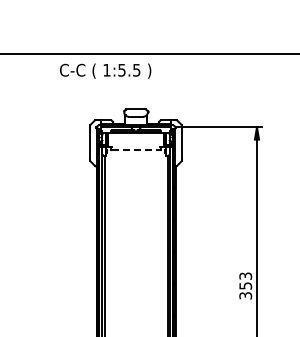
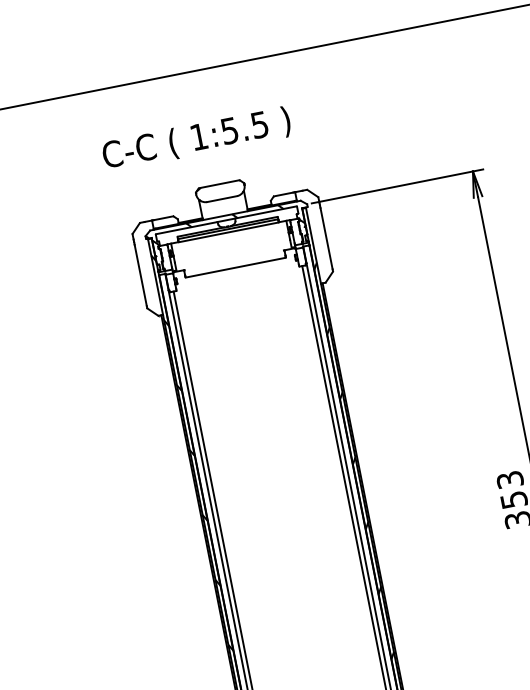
text: (105, 70) -> (196, 137), moved
line: (136, 150) -> (236, 267), dashed -> solid

